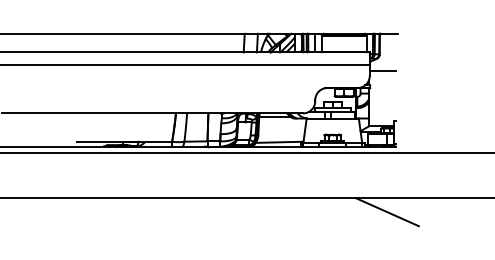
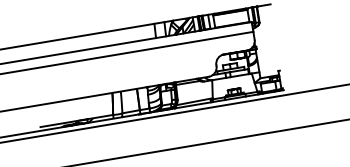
line: (382, 70) -> (263, 34), removed
line: (387, 212) -> (285, 141), removed

